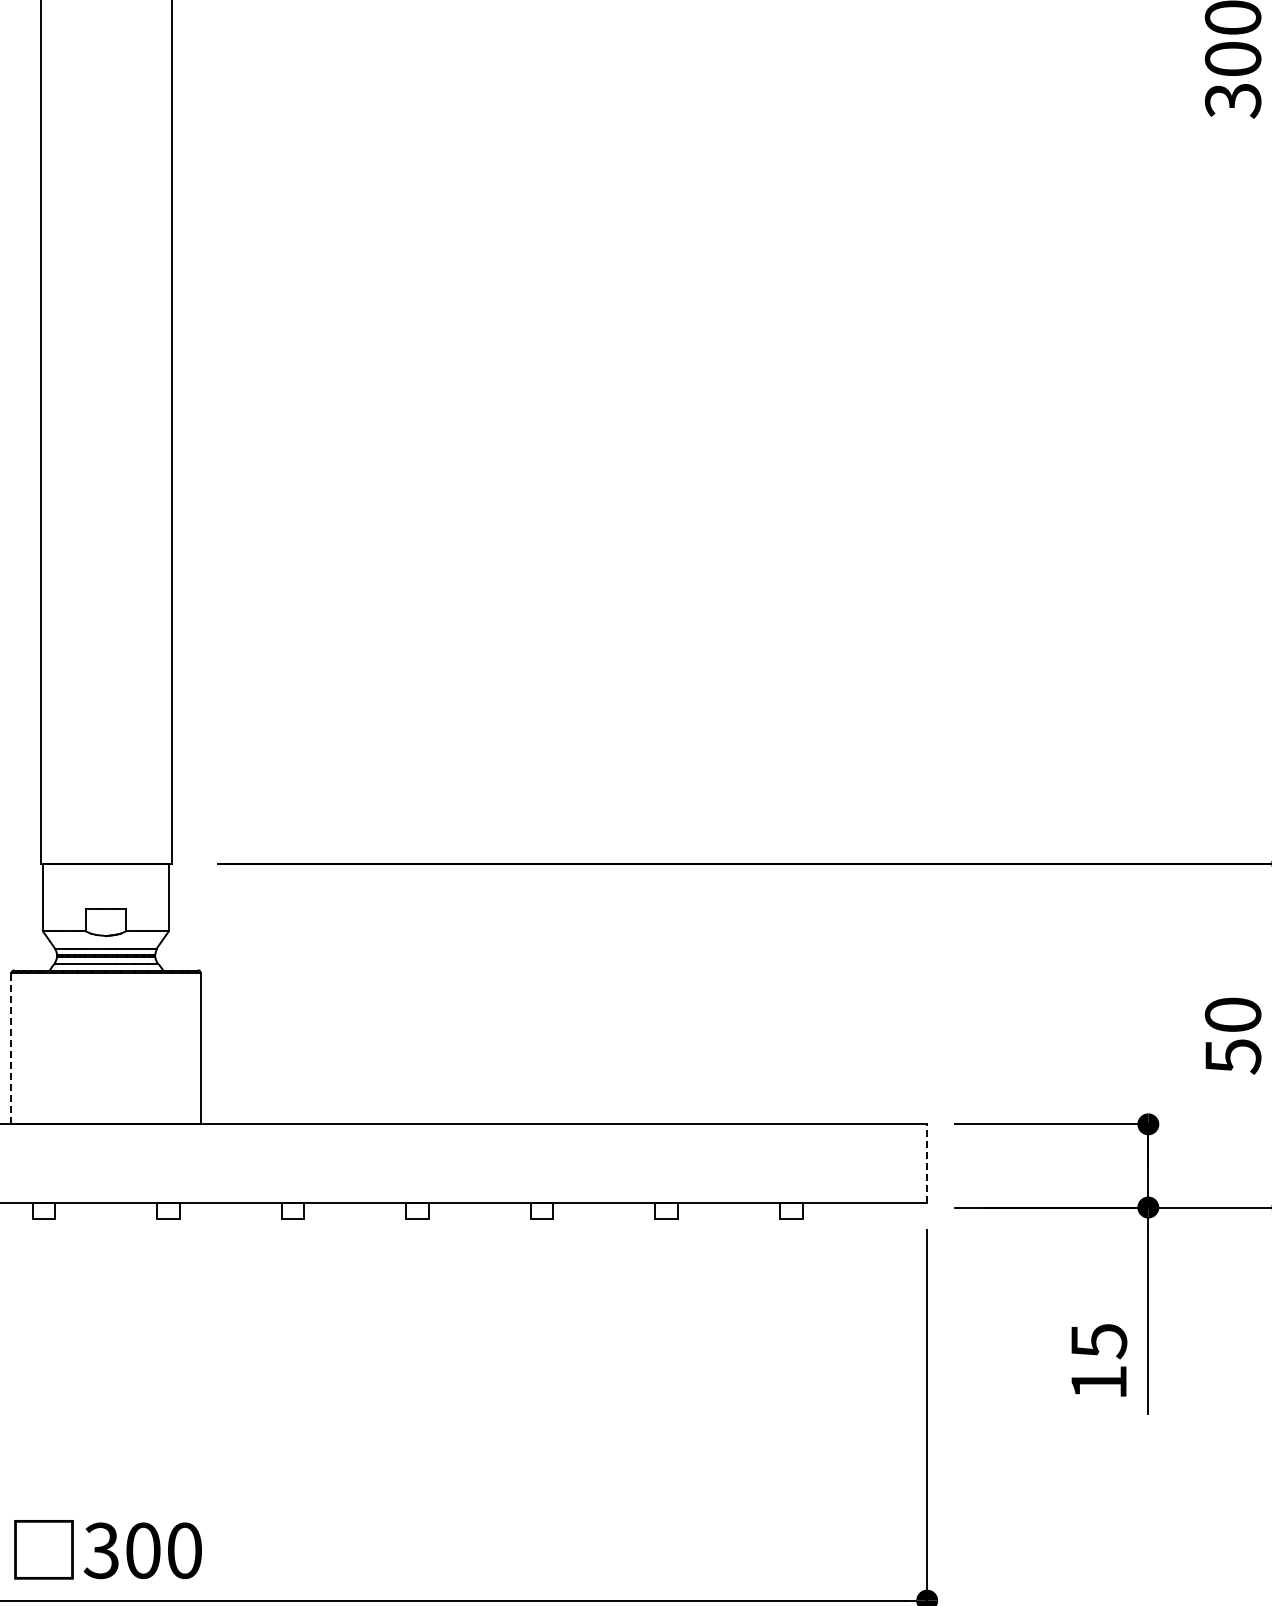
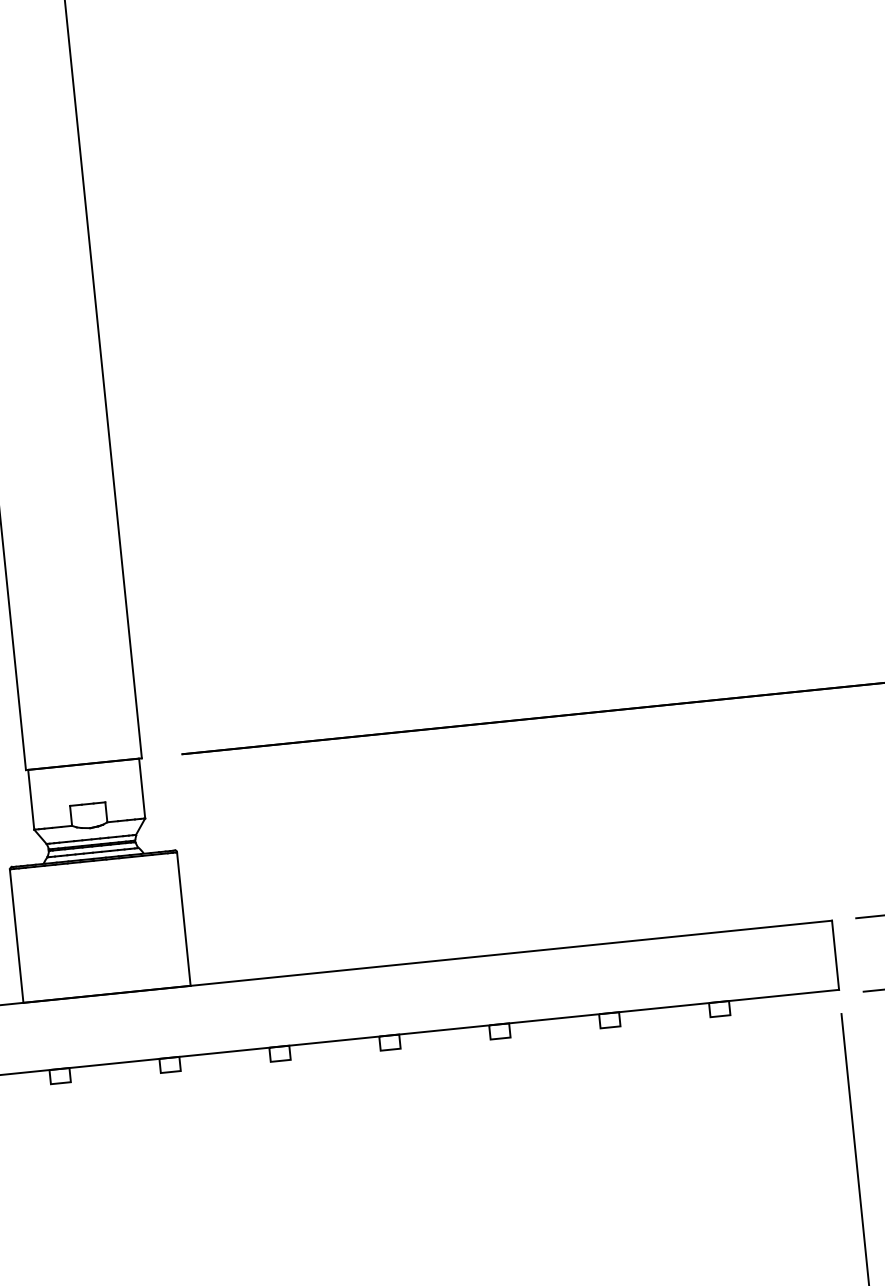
line: (11, 1048) -> (16, 935), dashed -> solid
line: (927, 1163) -> (835, 955), dashed -> solid

